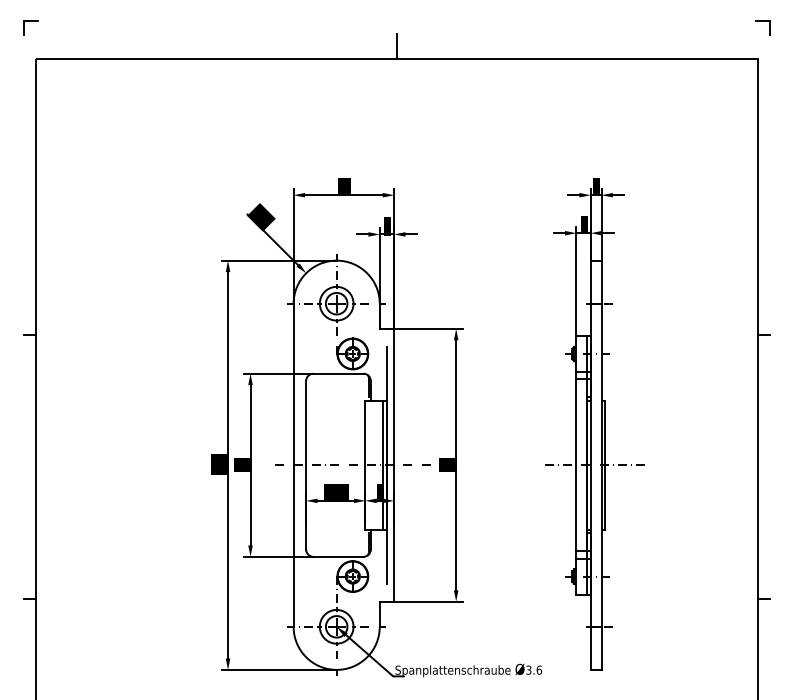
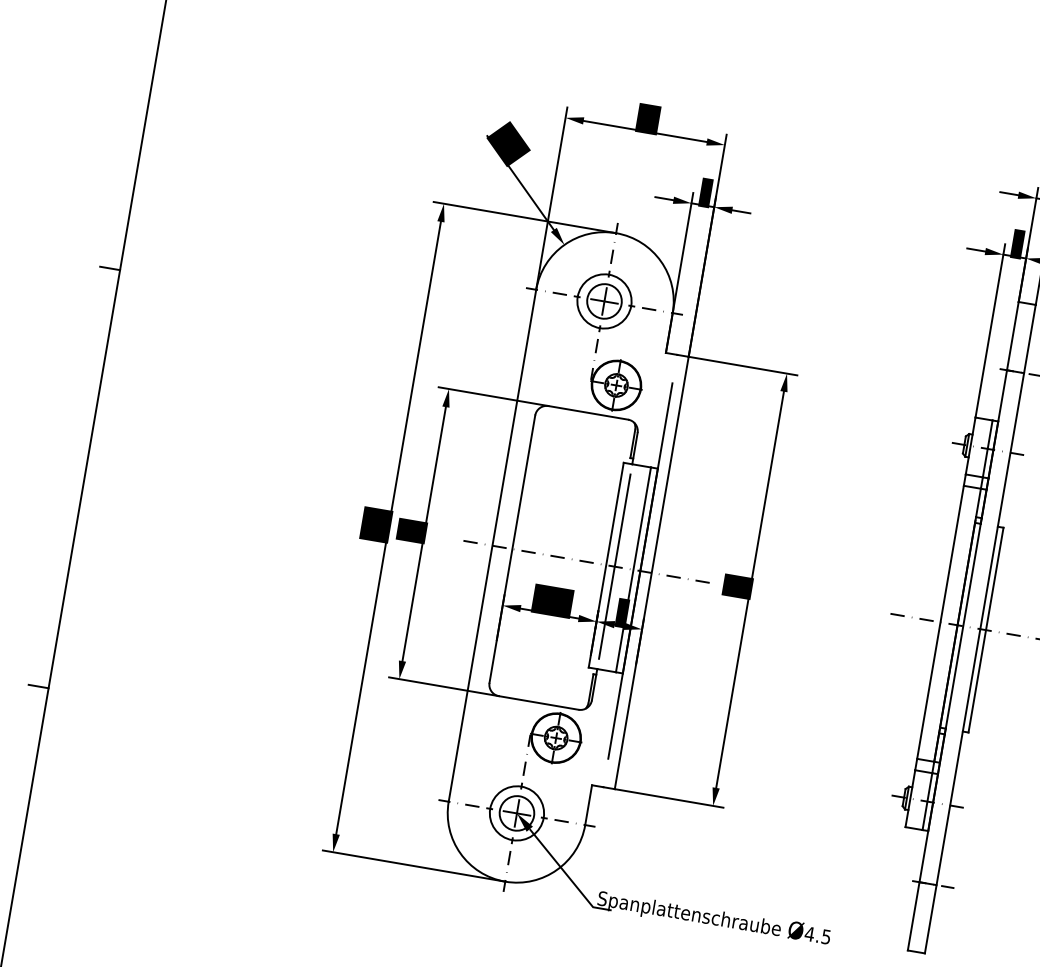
line: (370, 465) -> (614, 566), added
text: (534, 669) -> (818, 934), 3.6 -> 4.5

